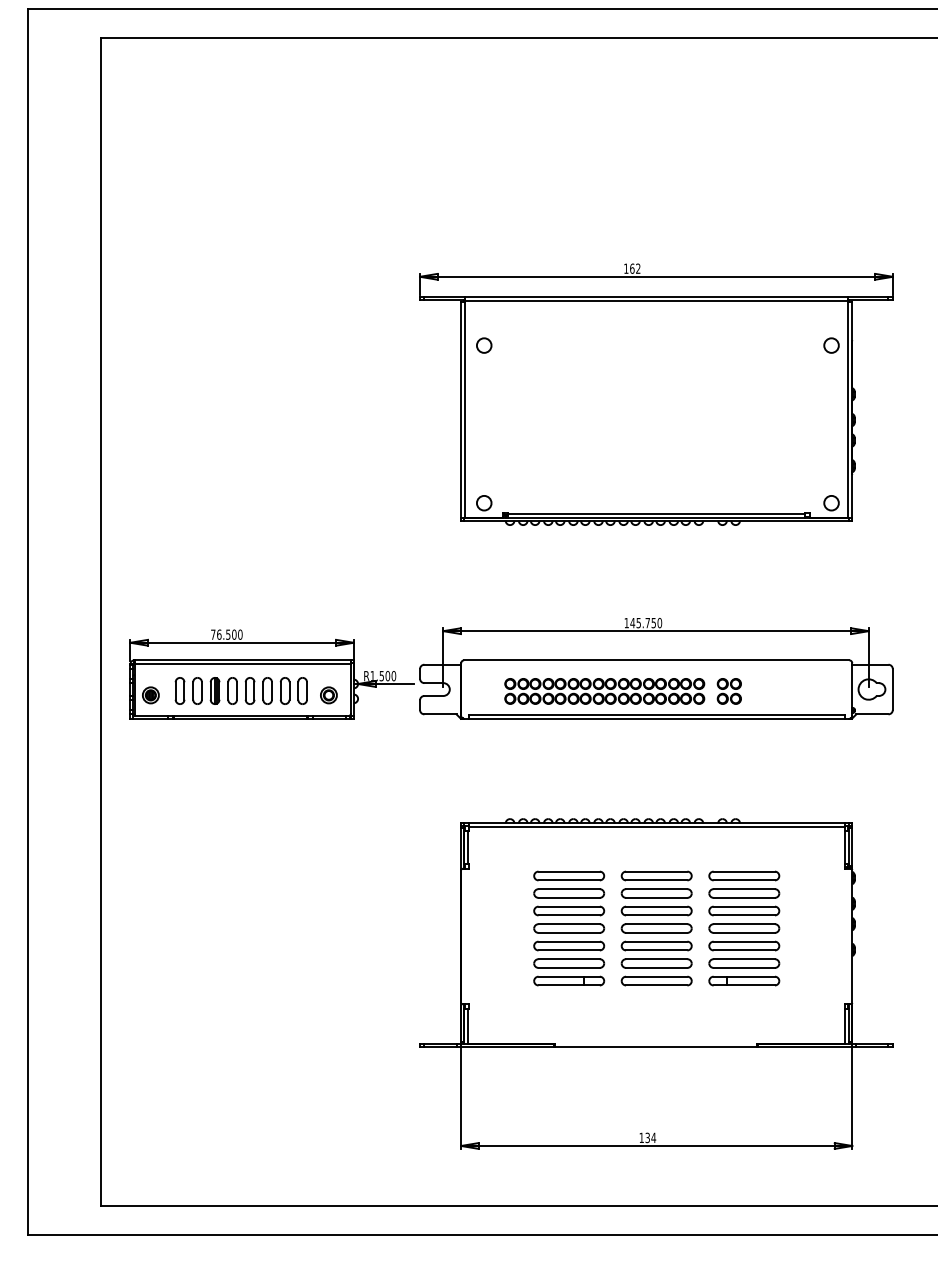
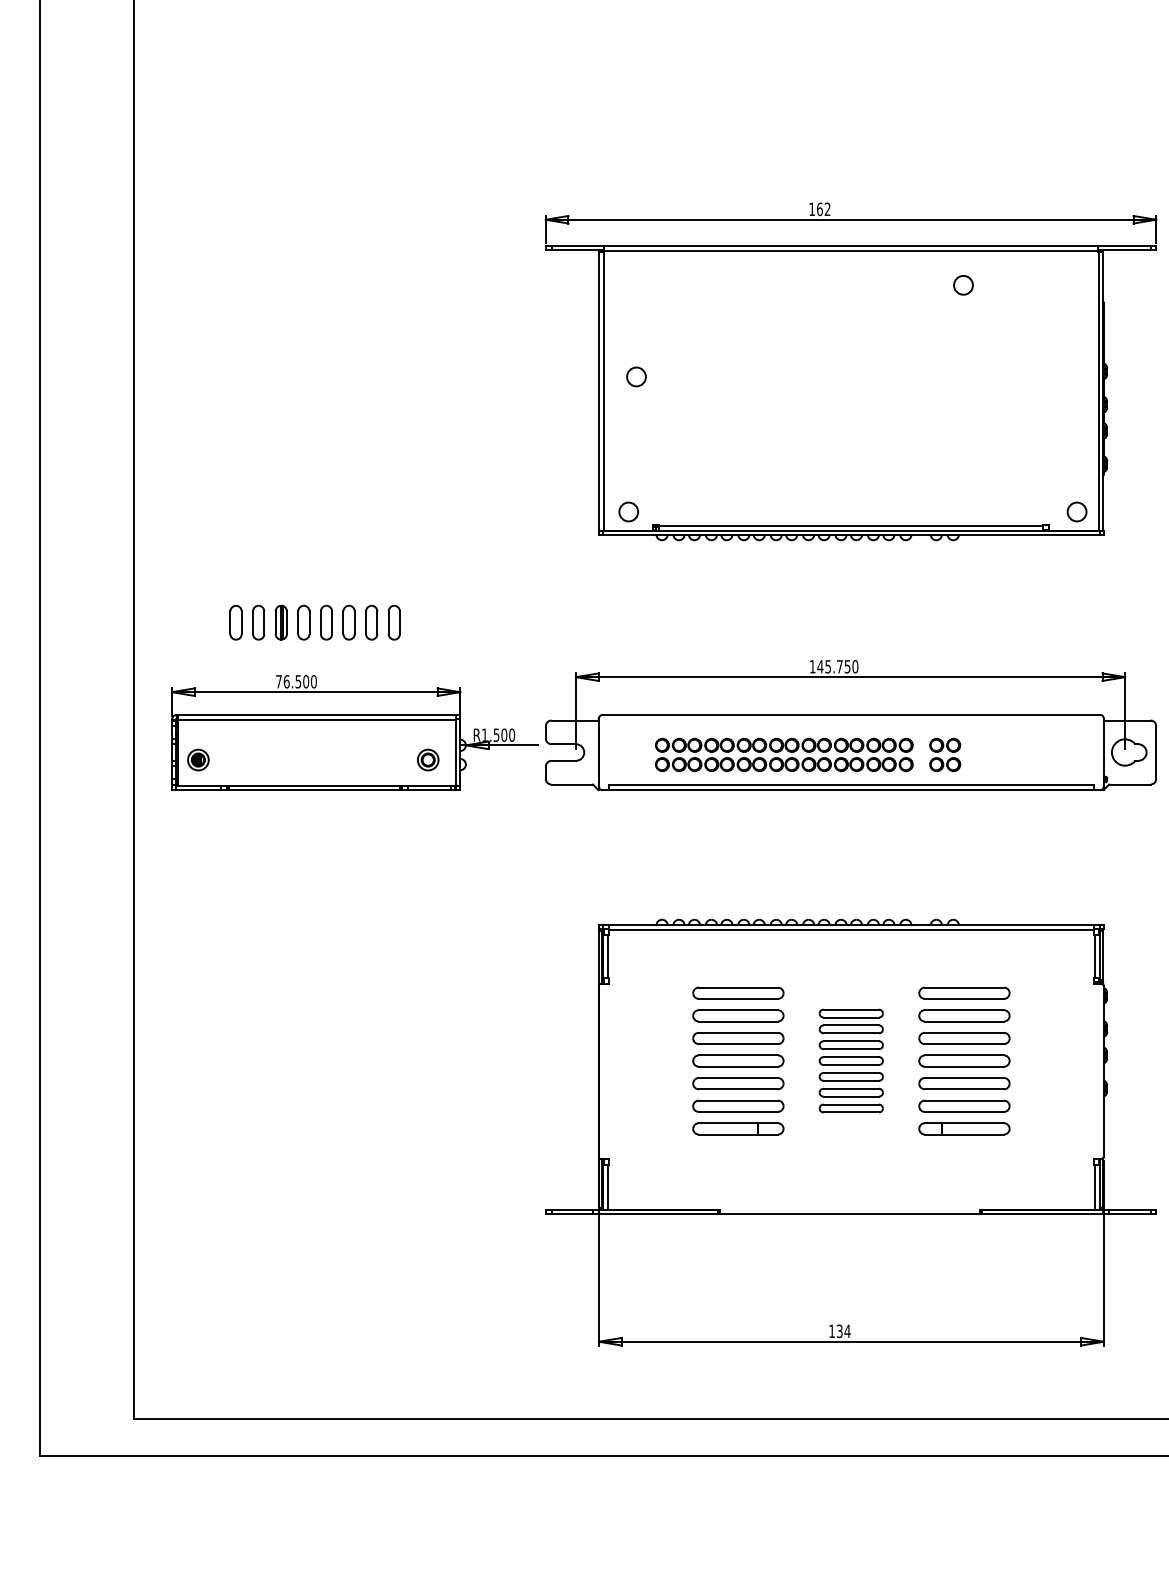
circle: (484, 345) -> (636, 376), moved
circle: (831, 345) -> (963, 285), moved
part: (240, 690) -> (314, 622), moved
part: (656, 928) -> (851, 1061), size x0.7

